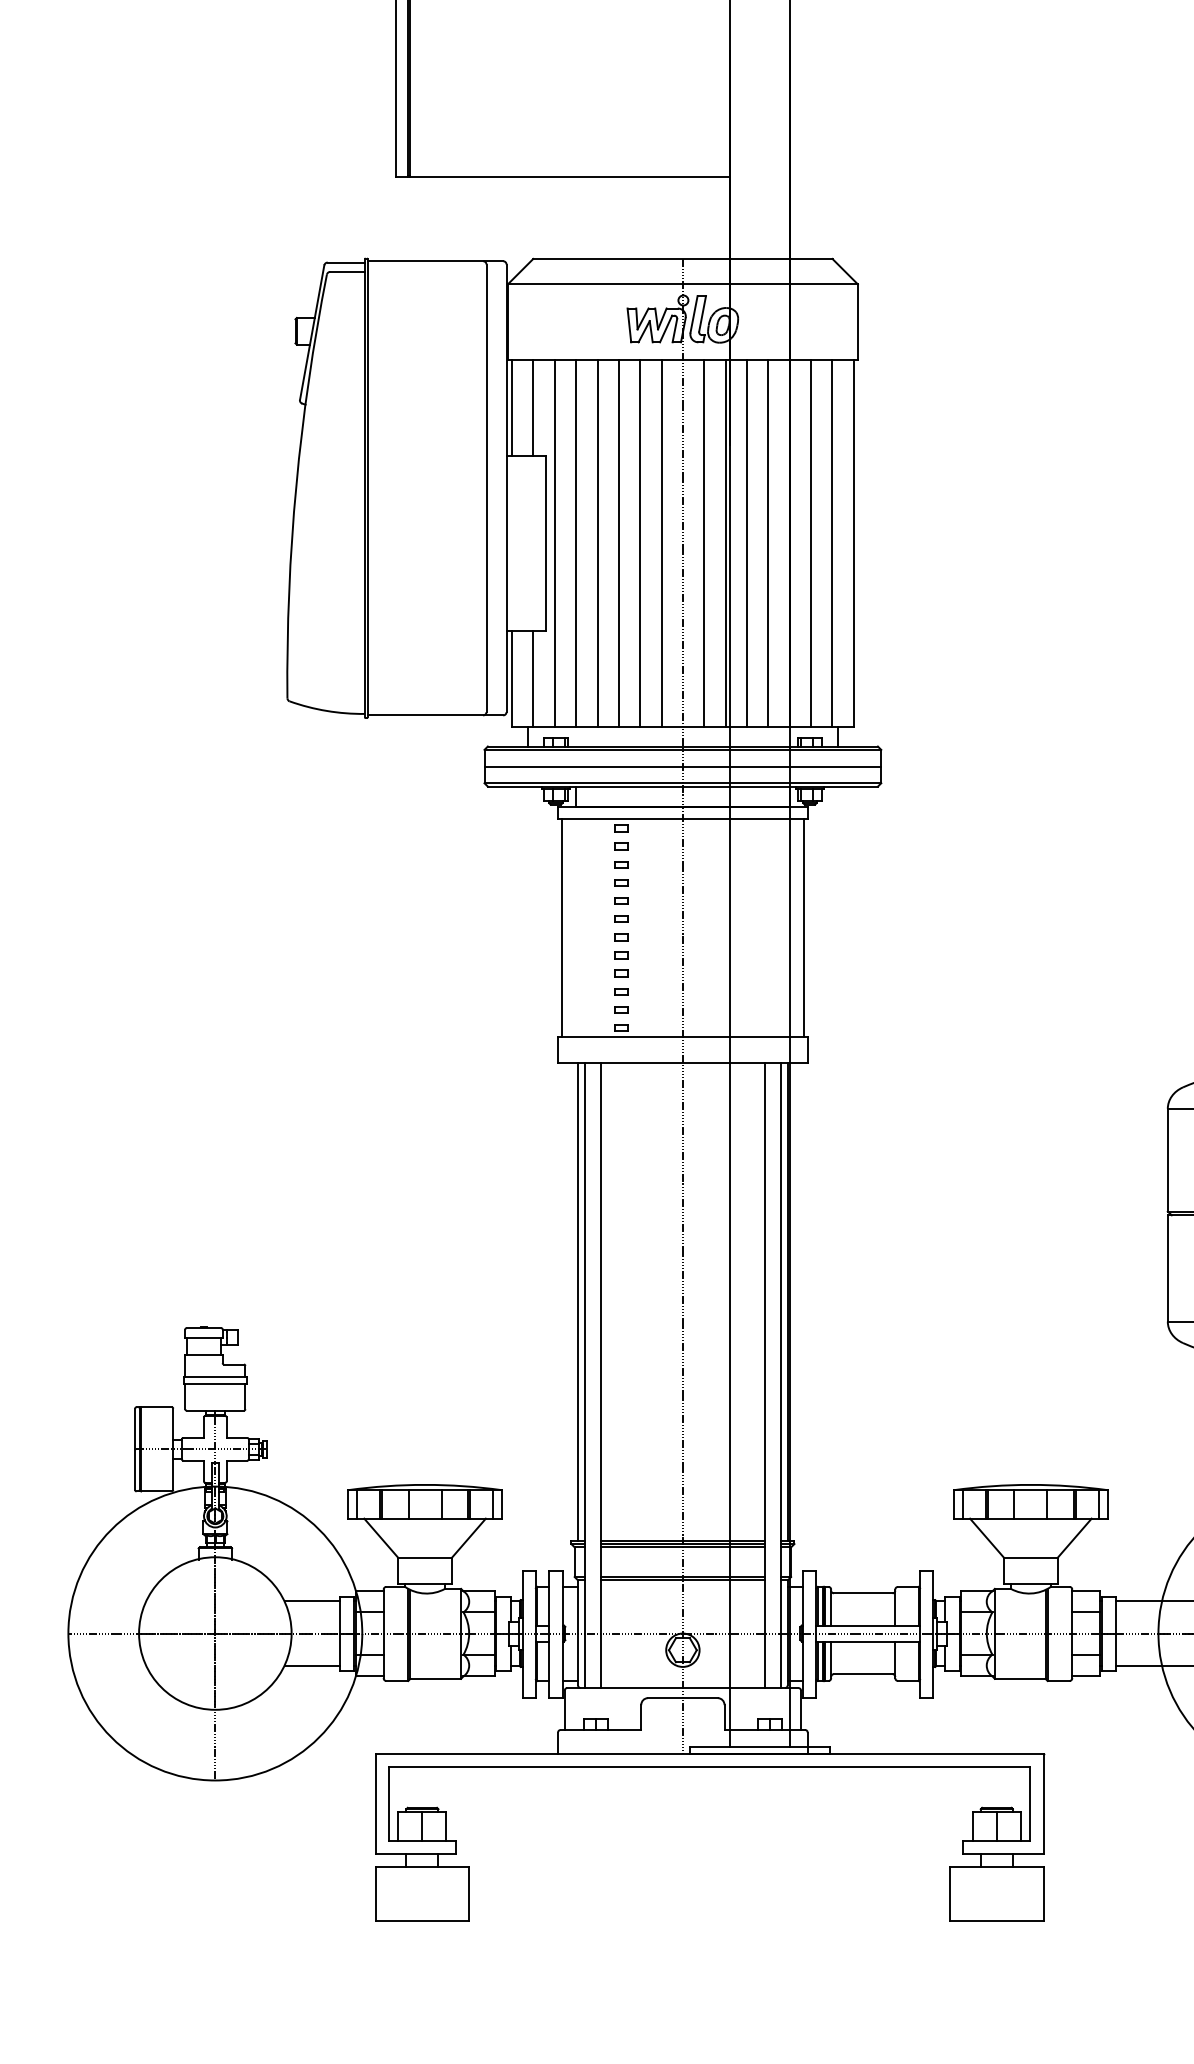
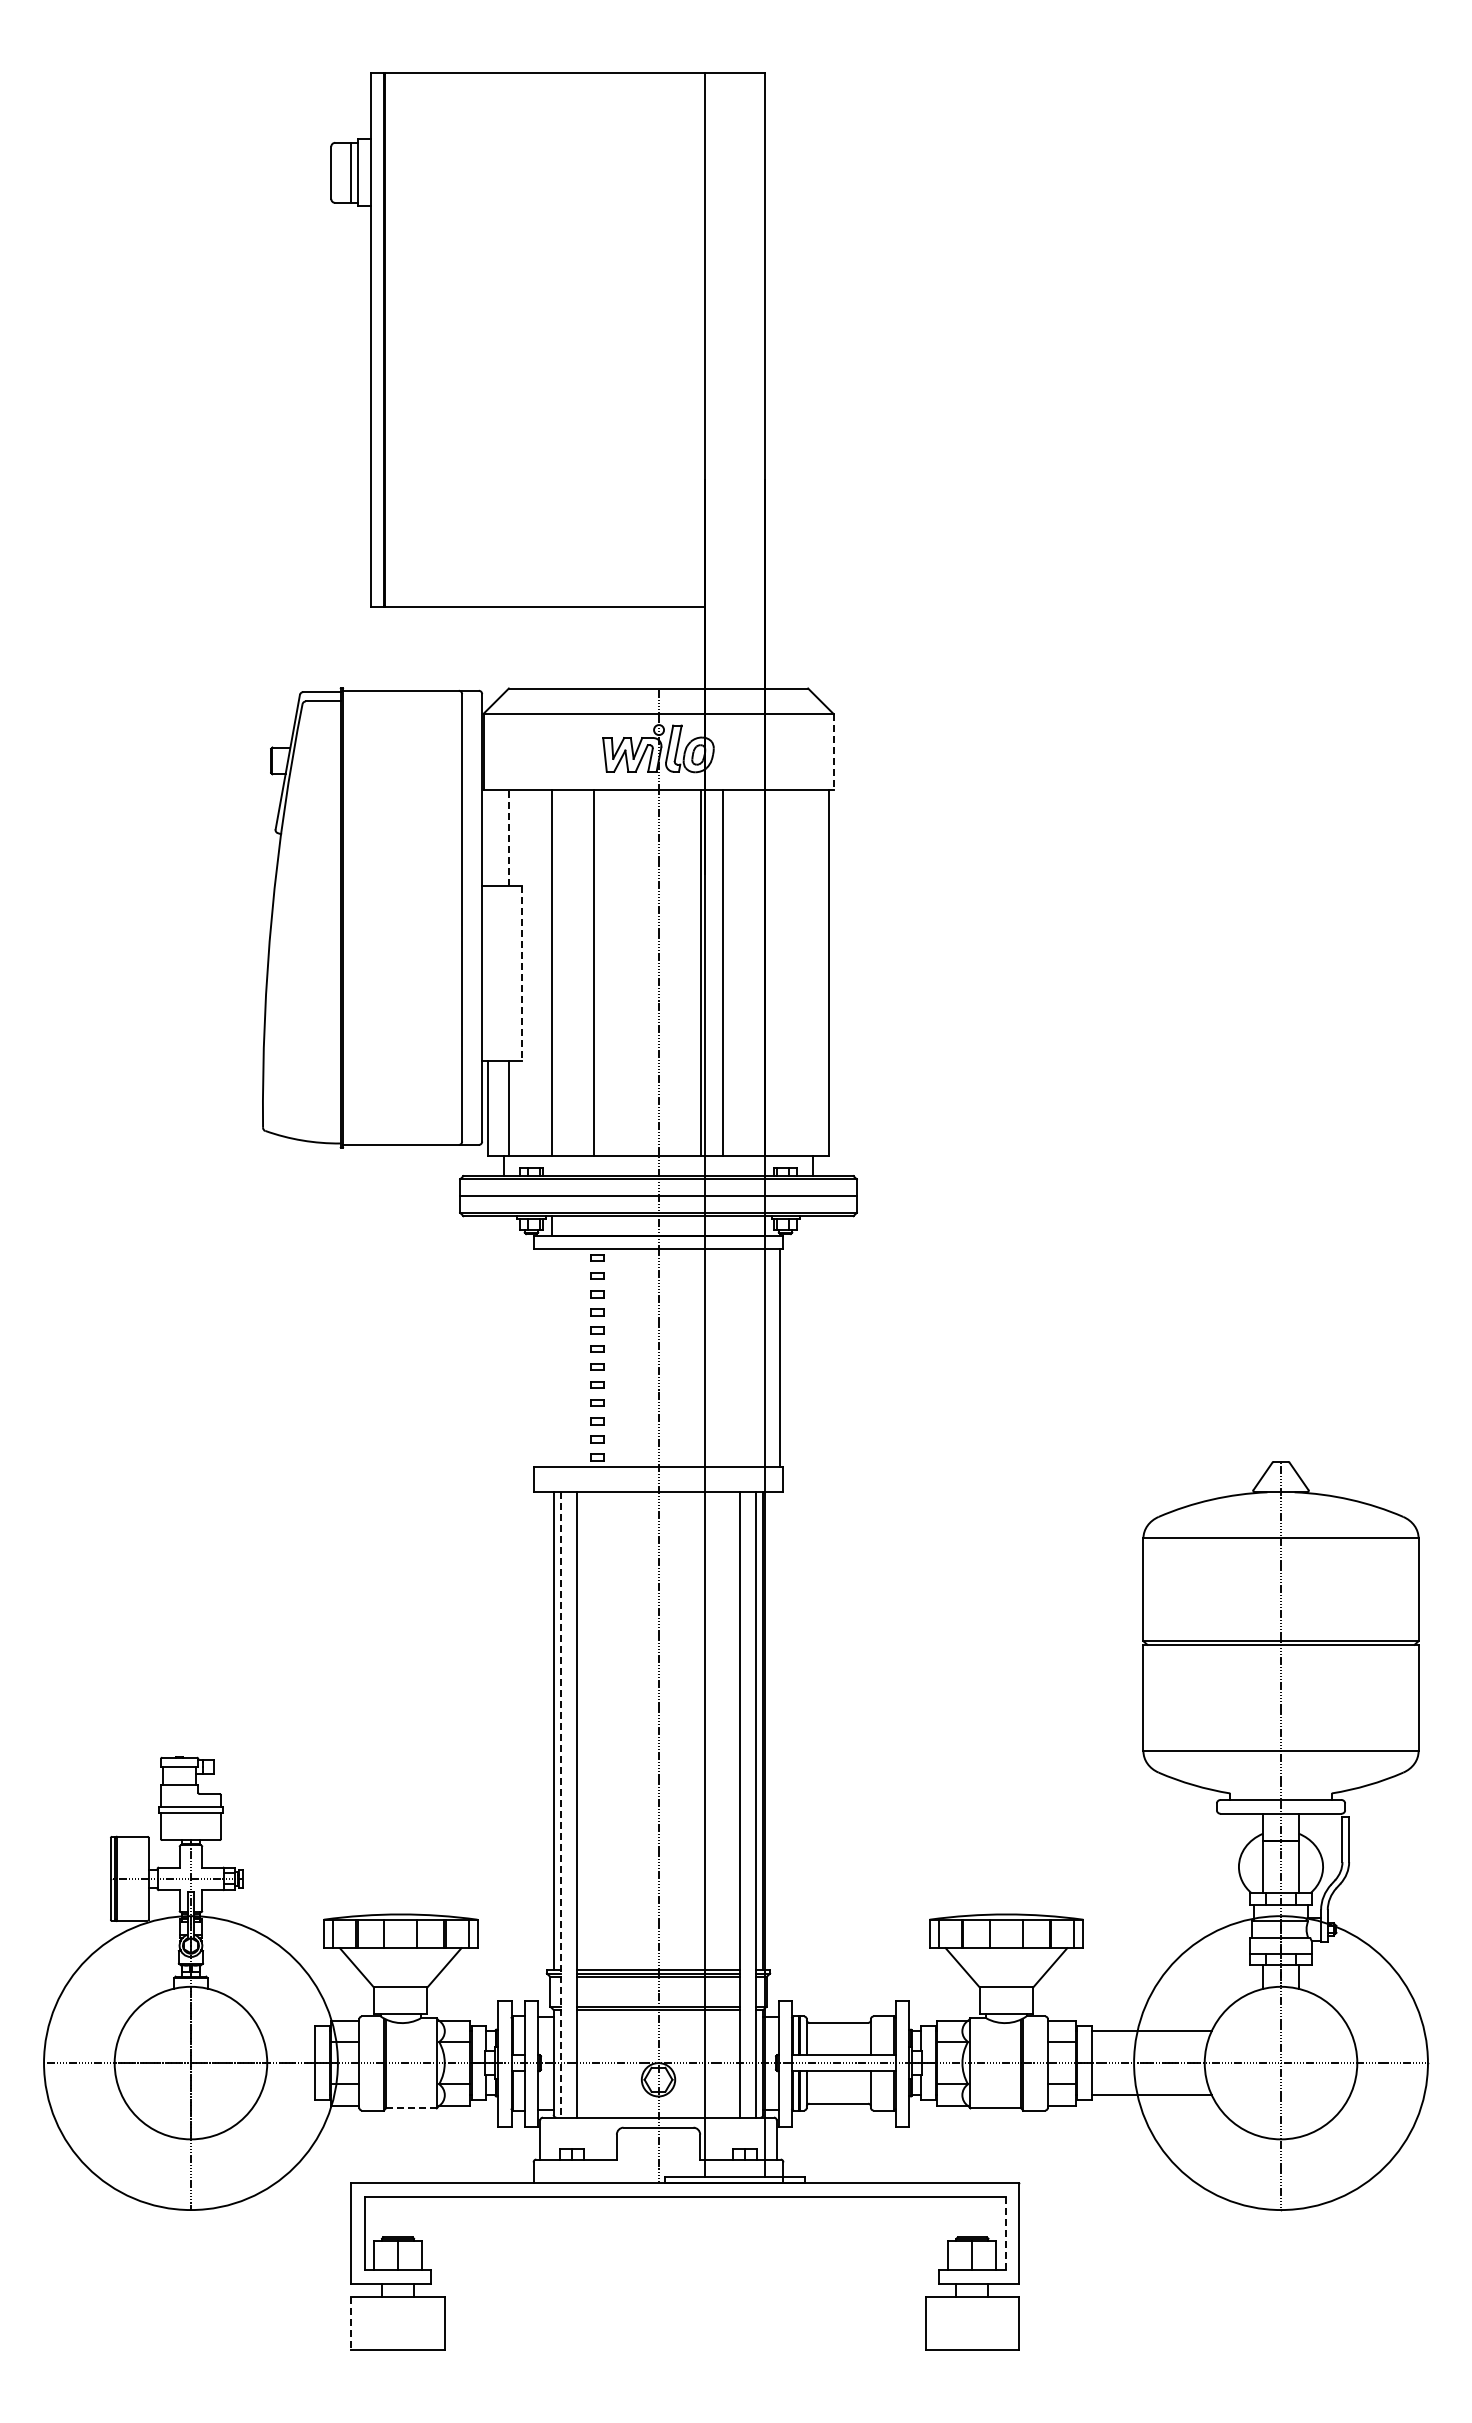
line: (857, 322) -> (833, 752), solid -> dashed
line: (511, 407) -> (487, 837), removed
line: (533, 407) -> (509, 837), solid -> dashed
line: (545, 543) -> (521, 973), solid -> dashed
line: (554, 543) -> (530, 973), removed
line: (597, 543) -> (573, 973), removed
line: (639, 543) -> (615, 973), removed
line: (661, 543) -> (637, 973), removed
line: (703, 543) -> (679, 973), removed
line: (767, 543) -> (743, 973), removed
line: (810, 543) -> (786, 973), removed
line: (832, 543) -> (808, 973), removed
line: (561, 927) -> (537, 1357), removed
line: (584, 1374) -> (560, 1804), solid -> dashed
line: (311, 1600) -> (287, 2030), removed
line: (311, 1665) -> (287, 2095), removed
line: (434, 1678) -> (410, 2108), solid -> dashed
line: (1029, 1803) -> (1005, 2233), solid -> dashed
line: (375, 1893) -> (351, 2323), solid -> dashed

